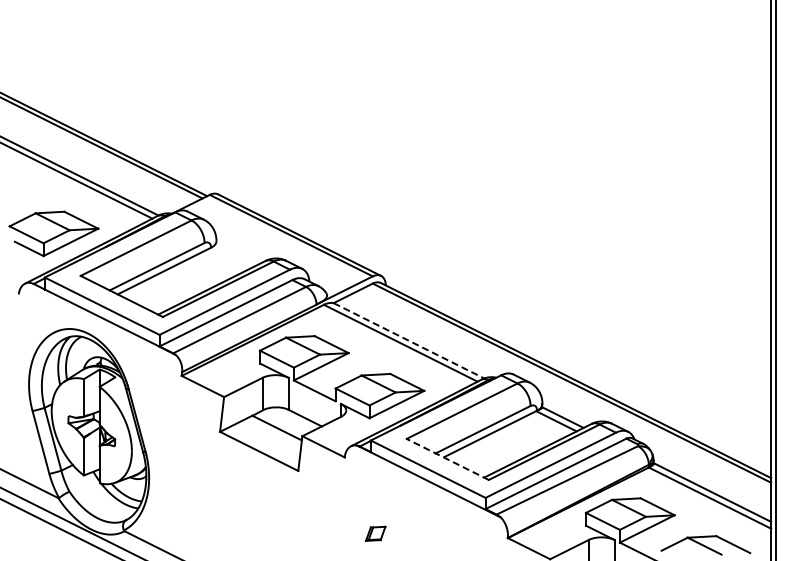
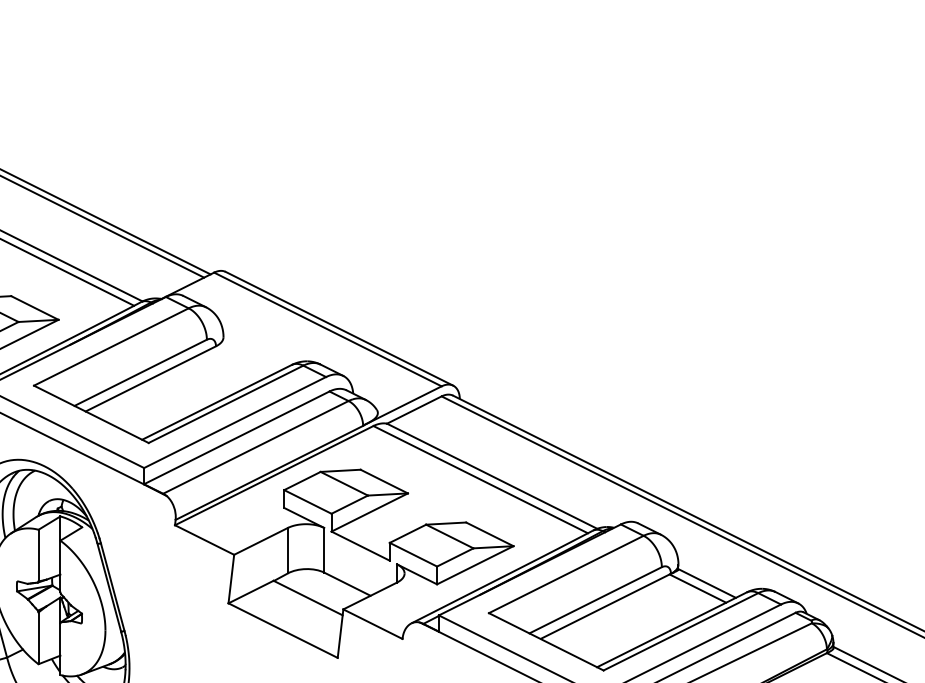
line: (409, 341) -> (492, 477), dashed -> solid
line: (447, 459) -> (545, 641), dashed -> solid

